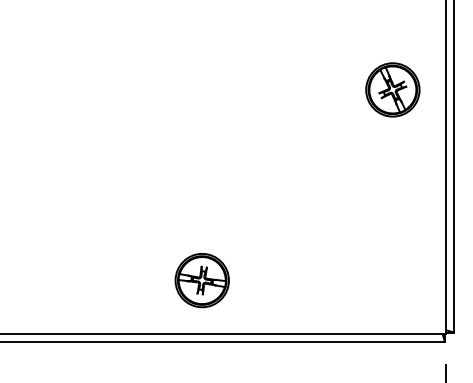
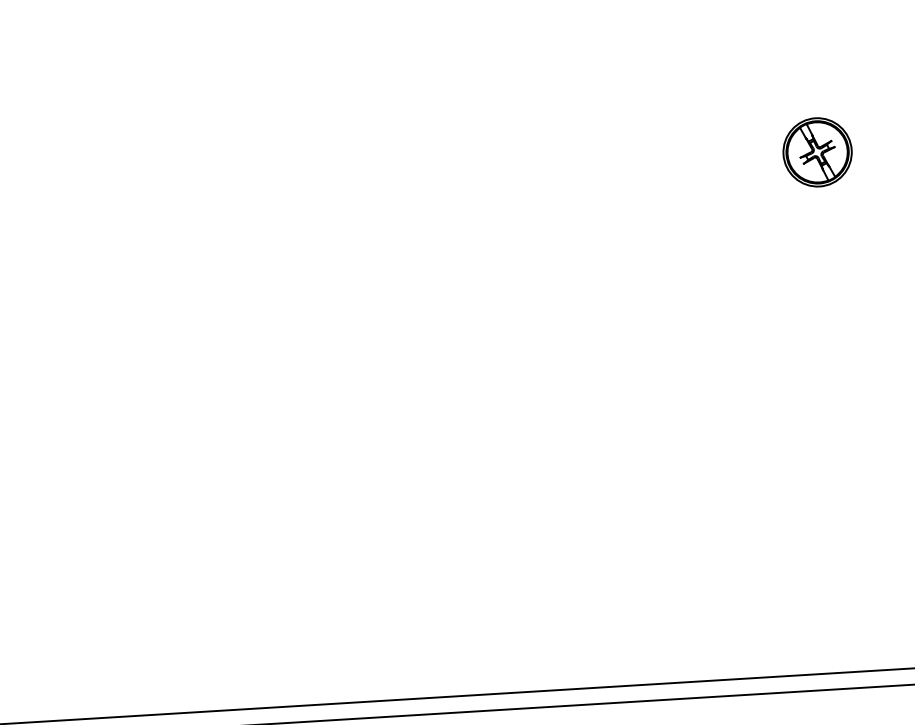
part: (392, 89) -> (816, 151), size x0.6
part: (201, 280) -> (434, 583), removed

